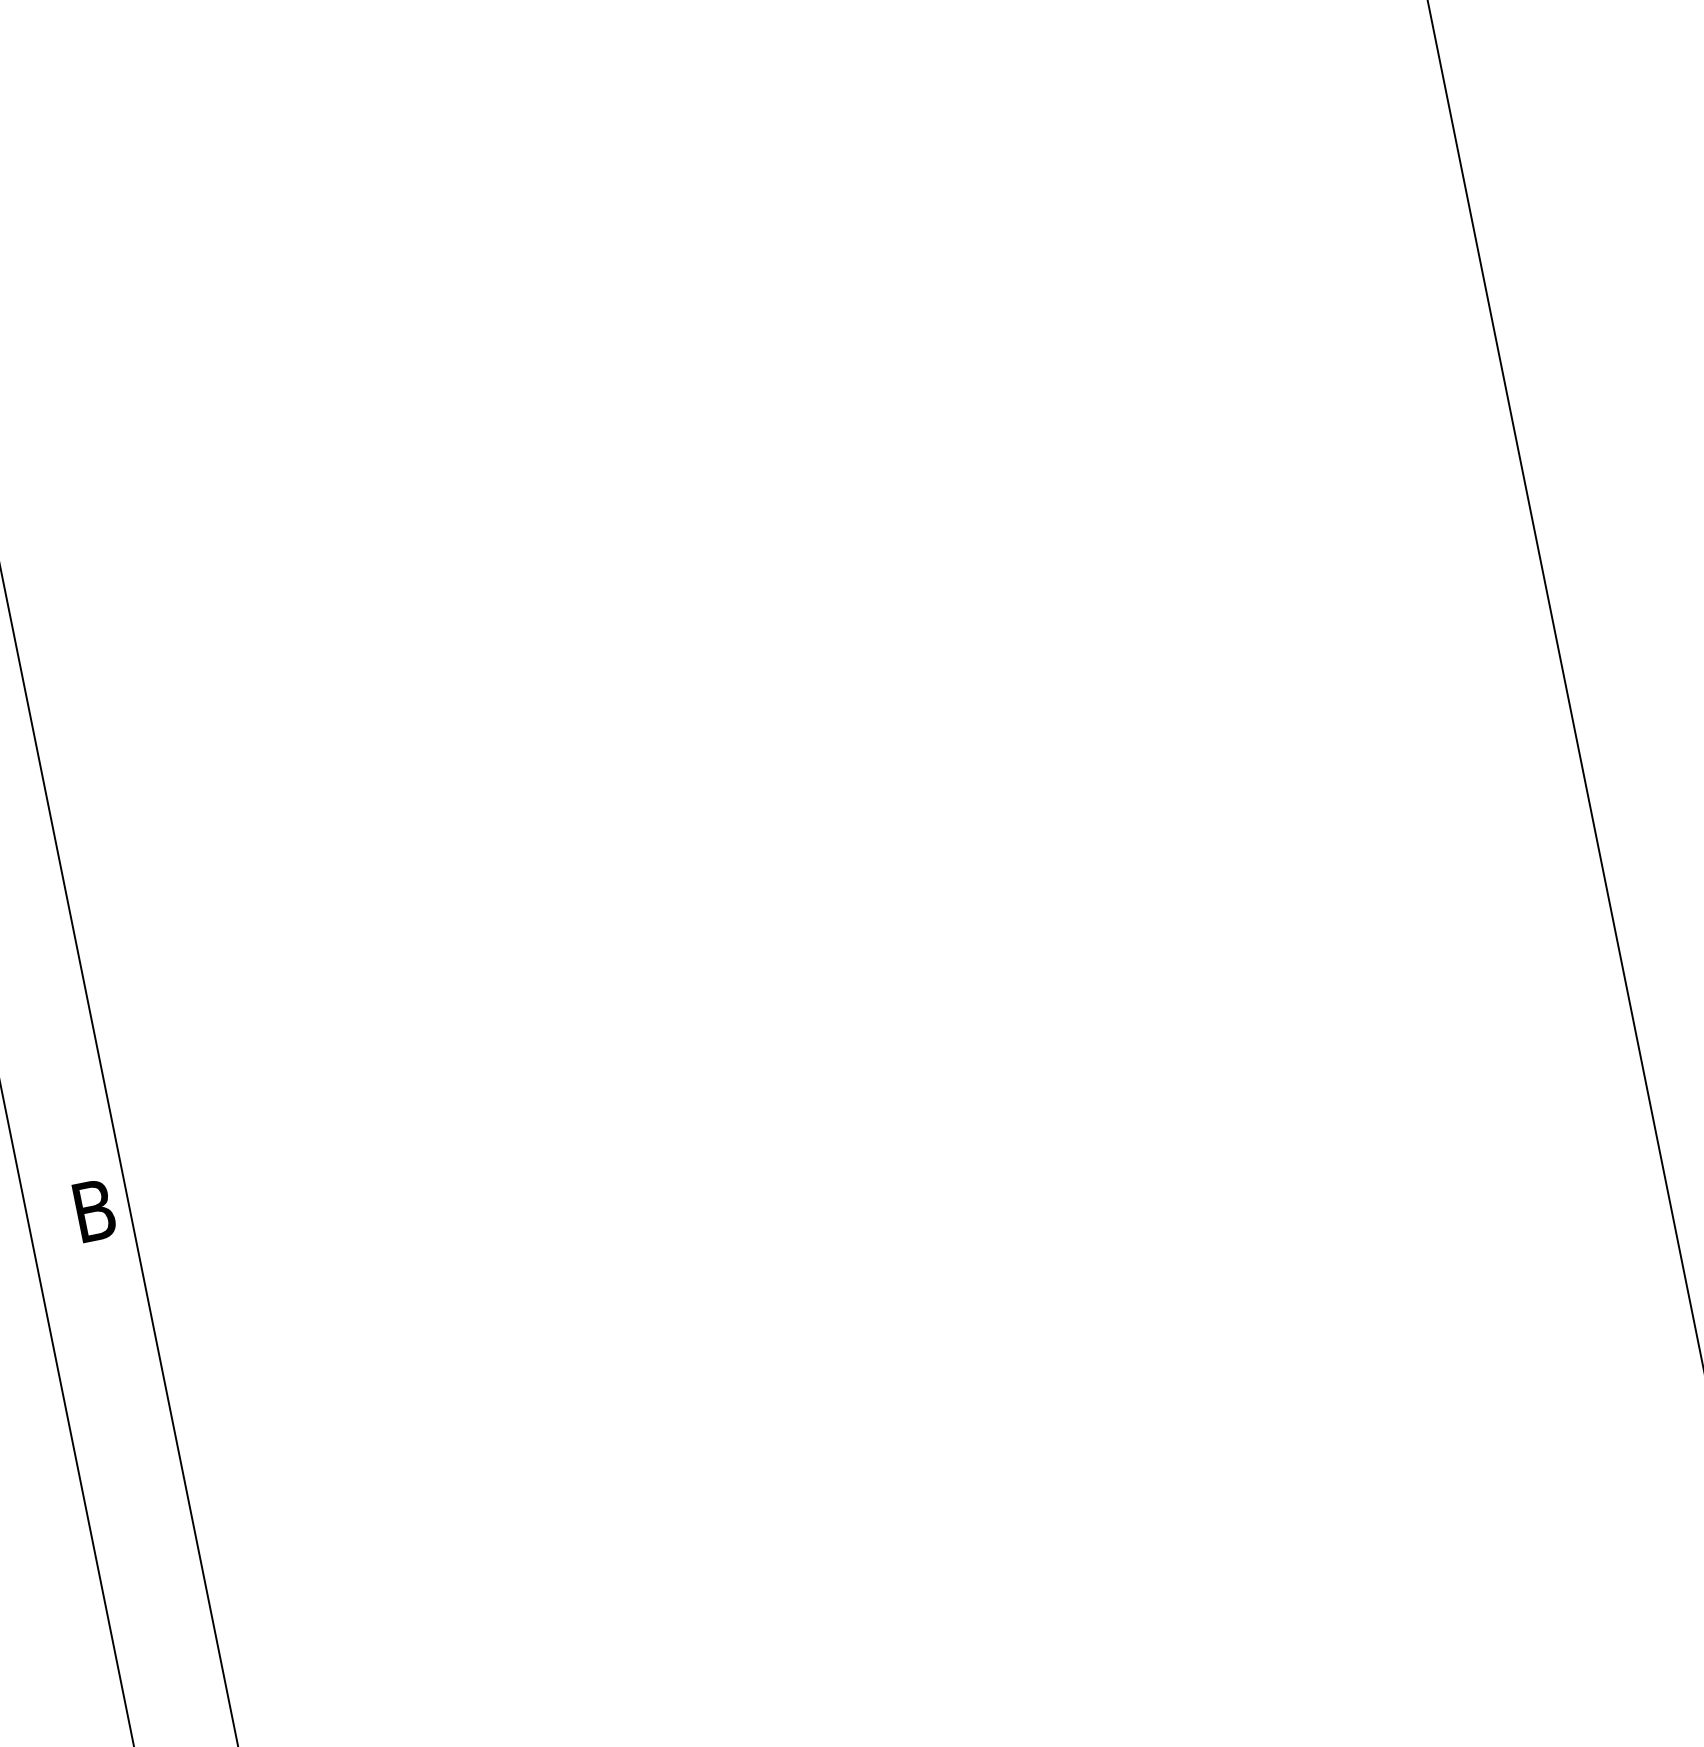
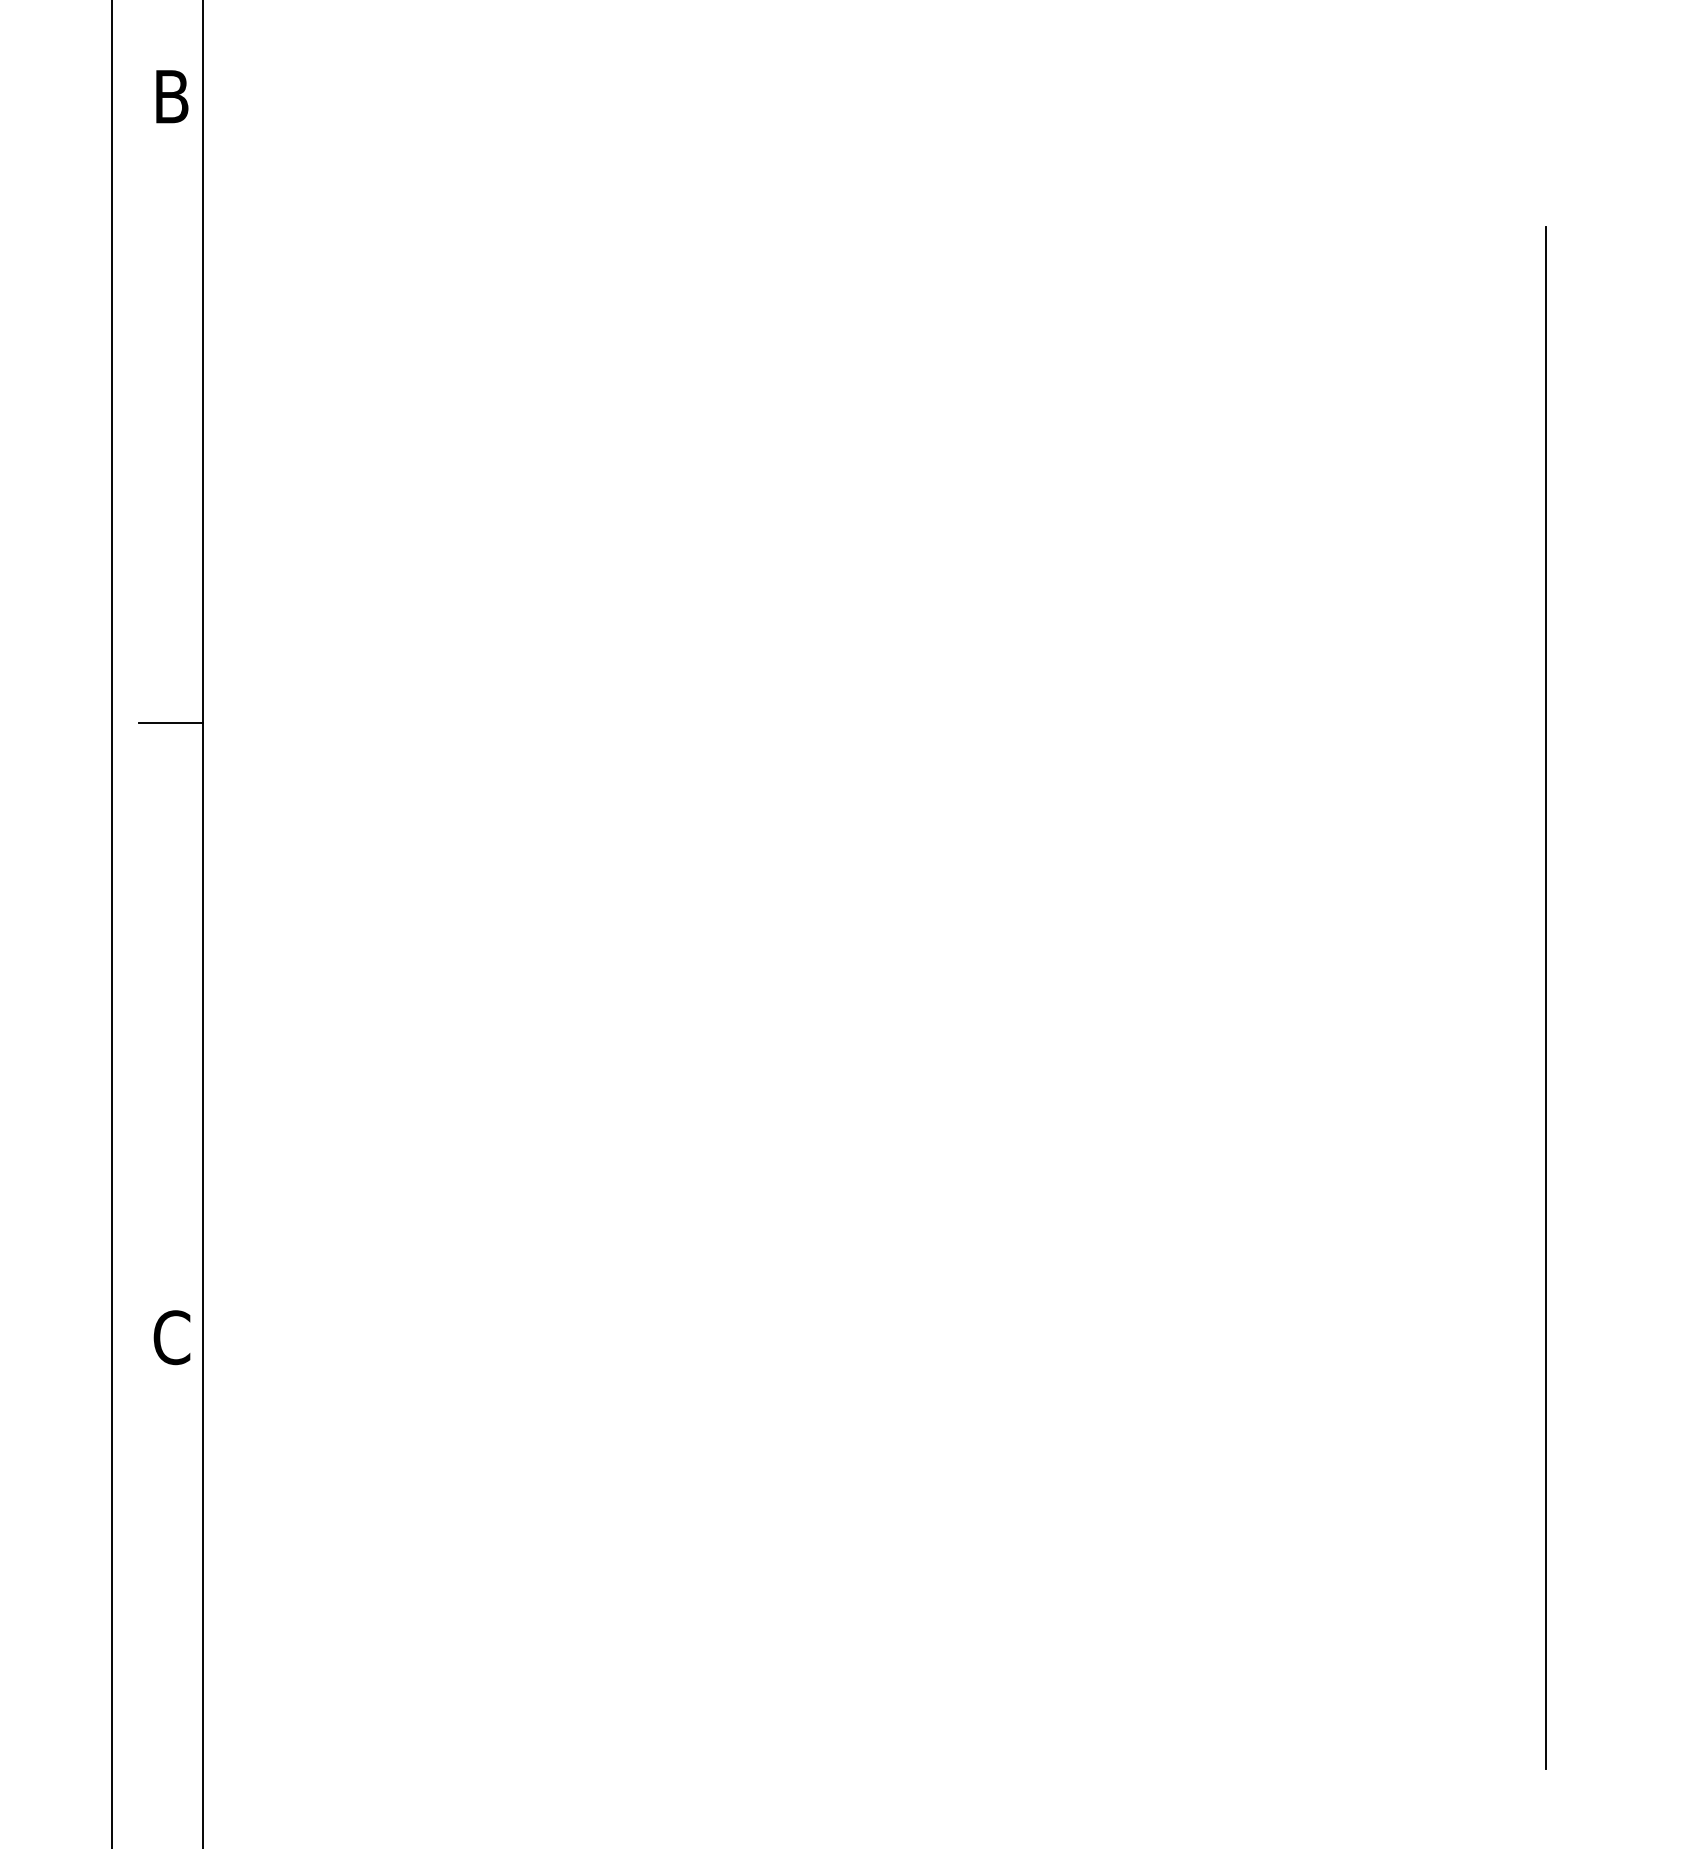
text: (93, 1210) -> (171, 1337), B -> C

